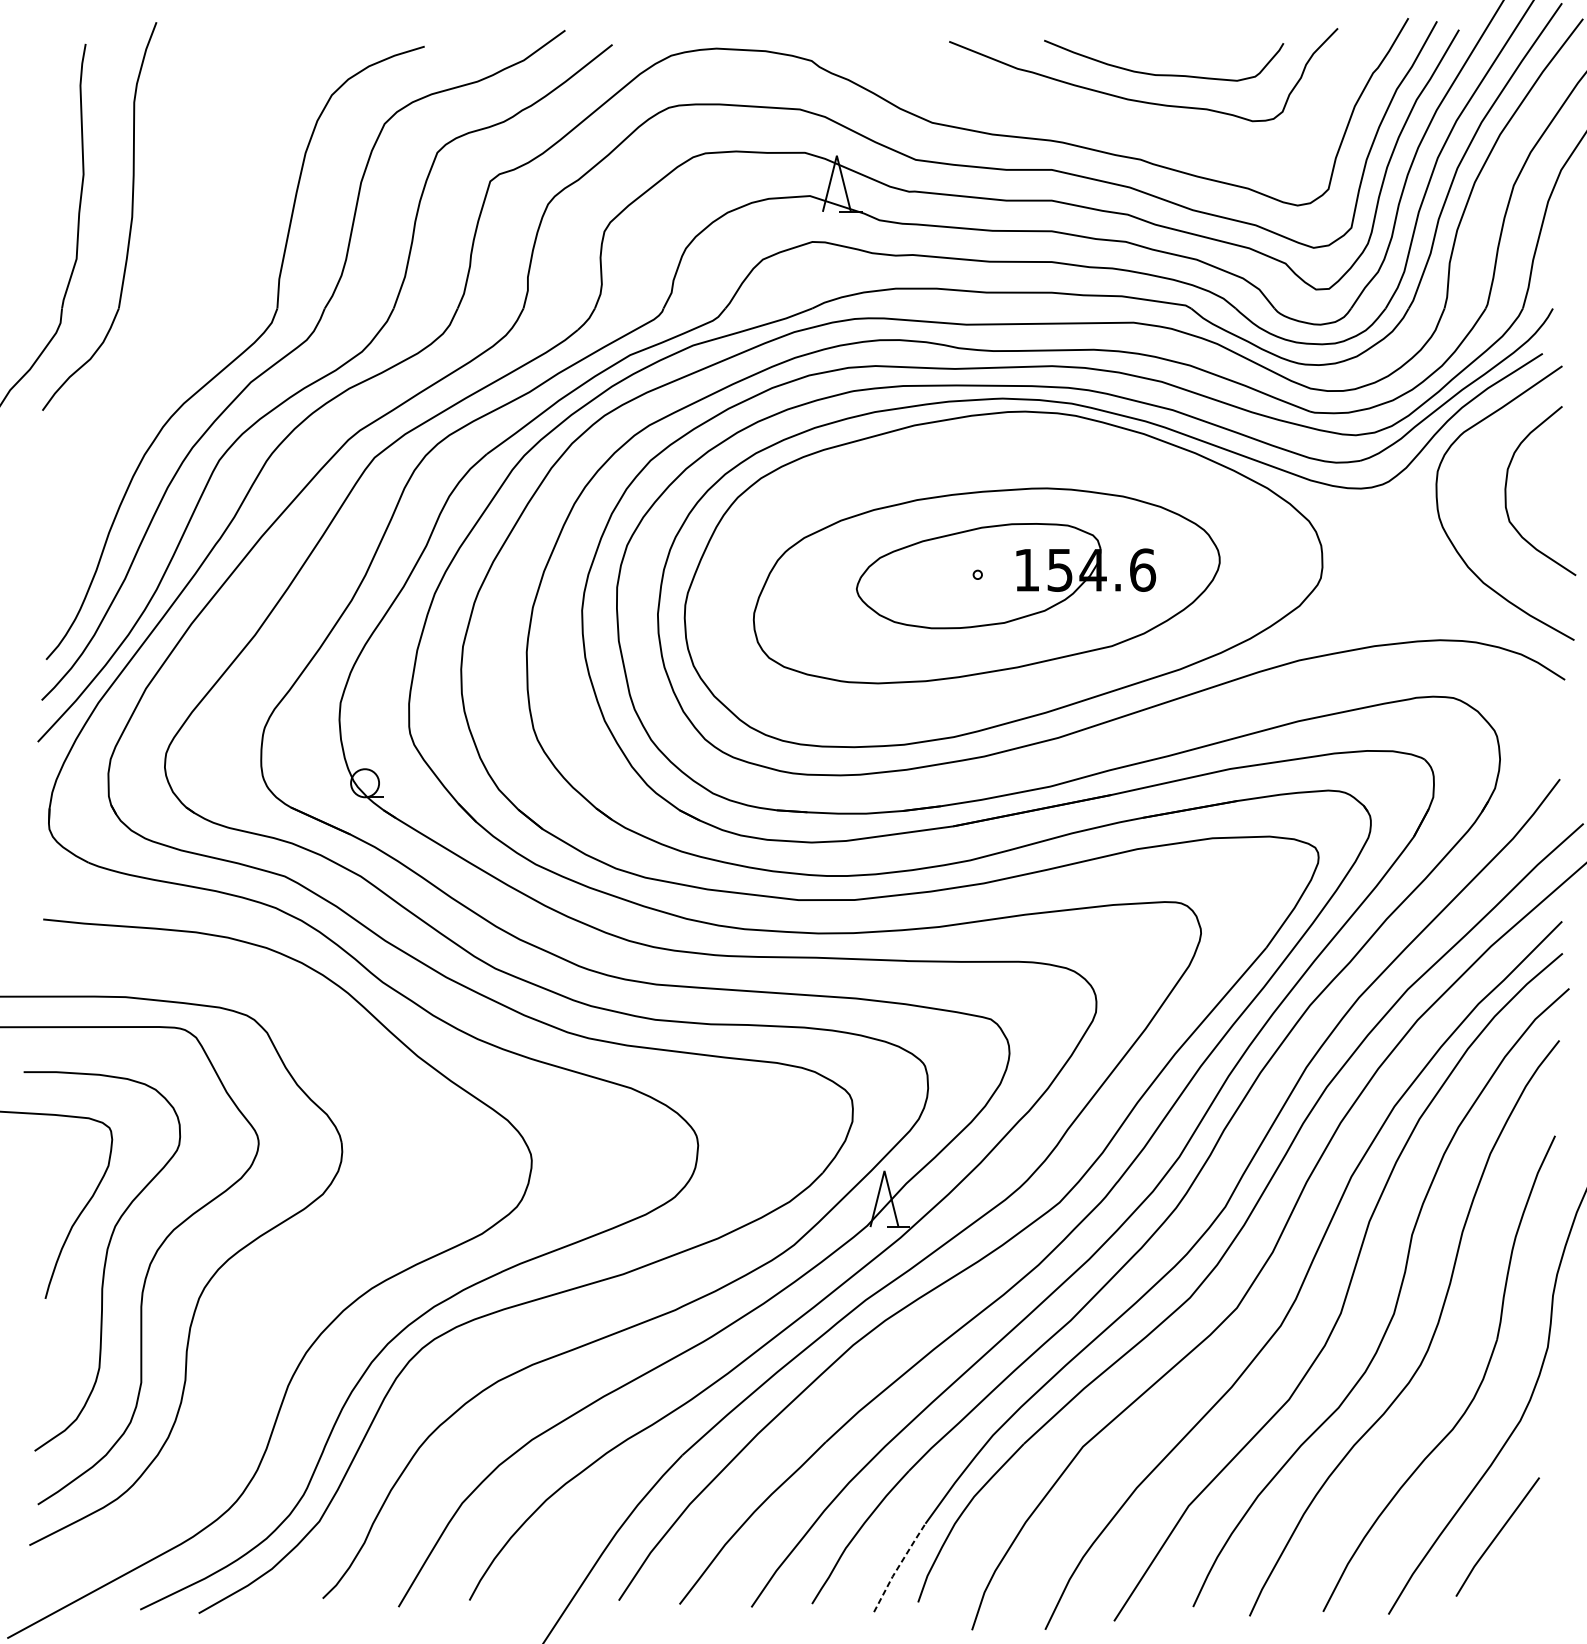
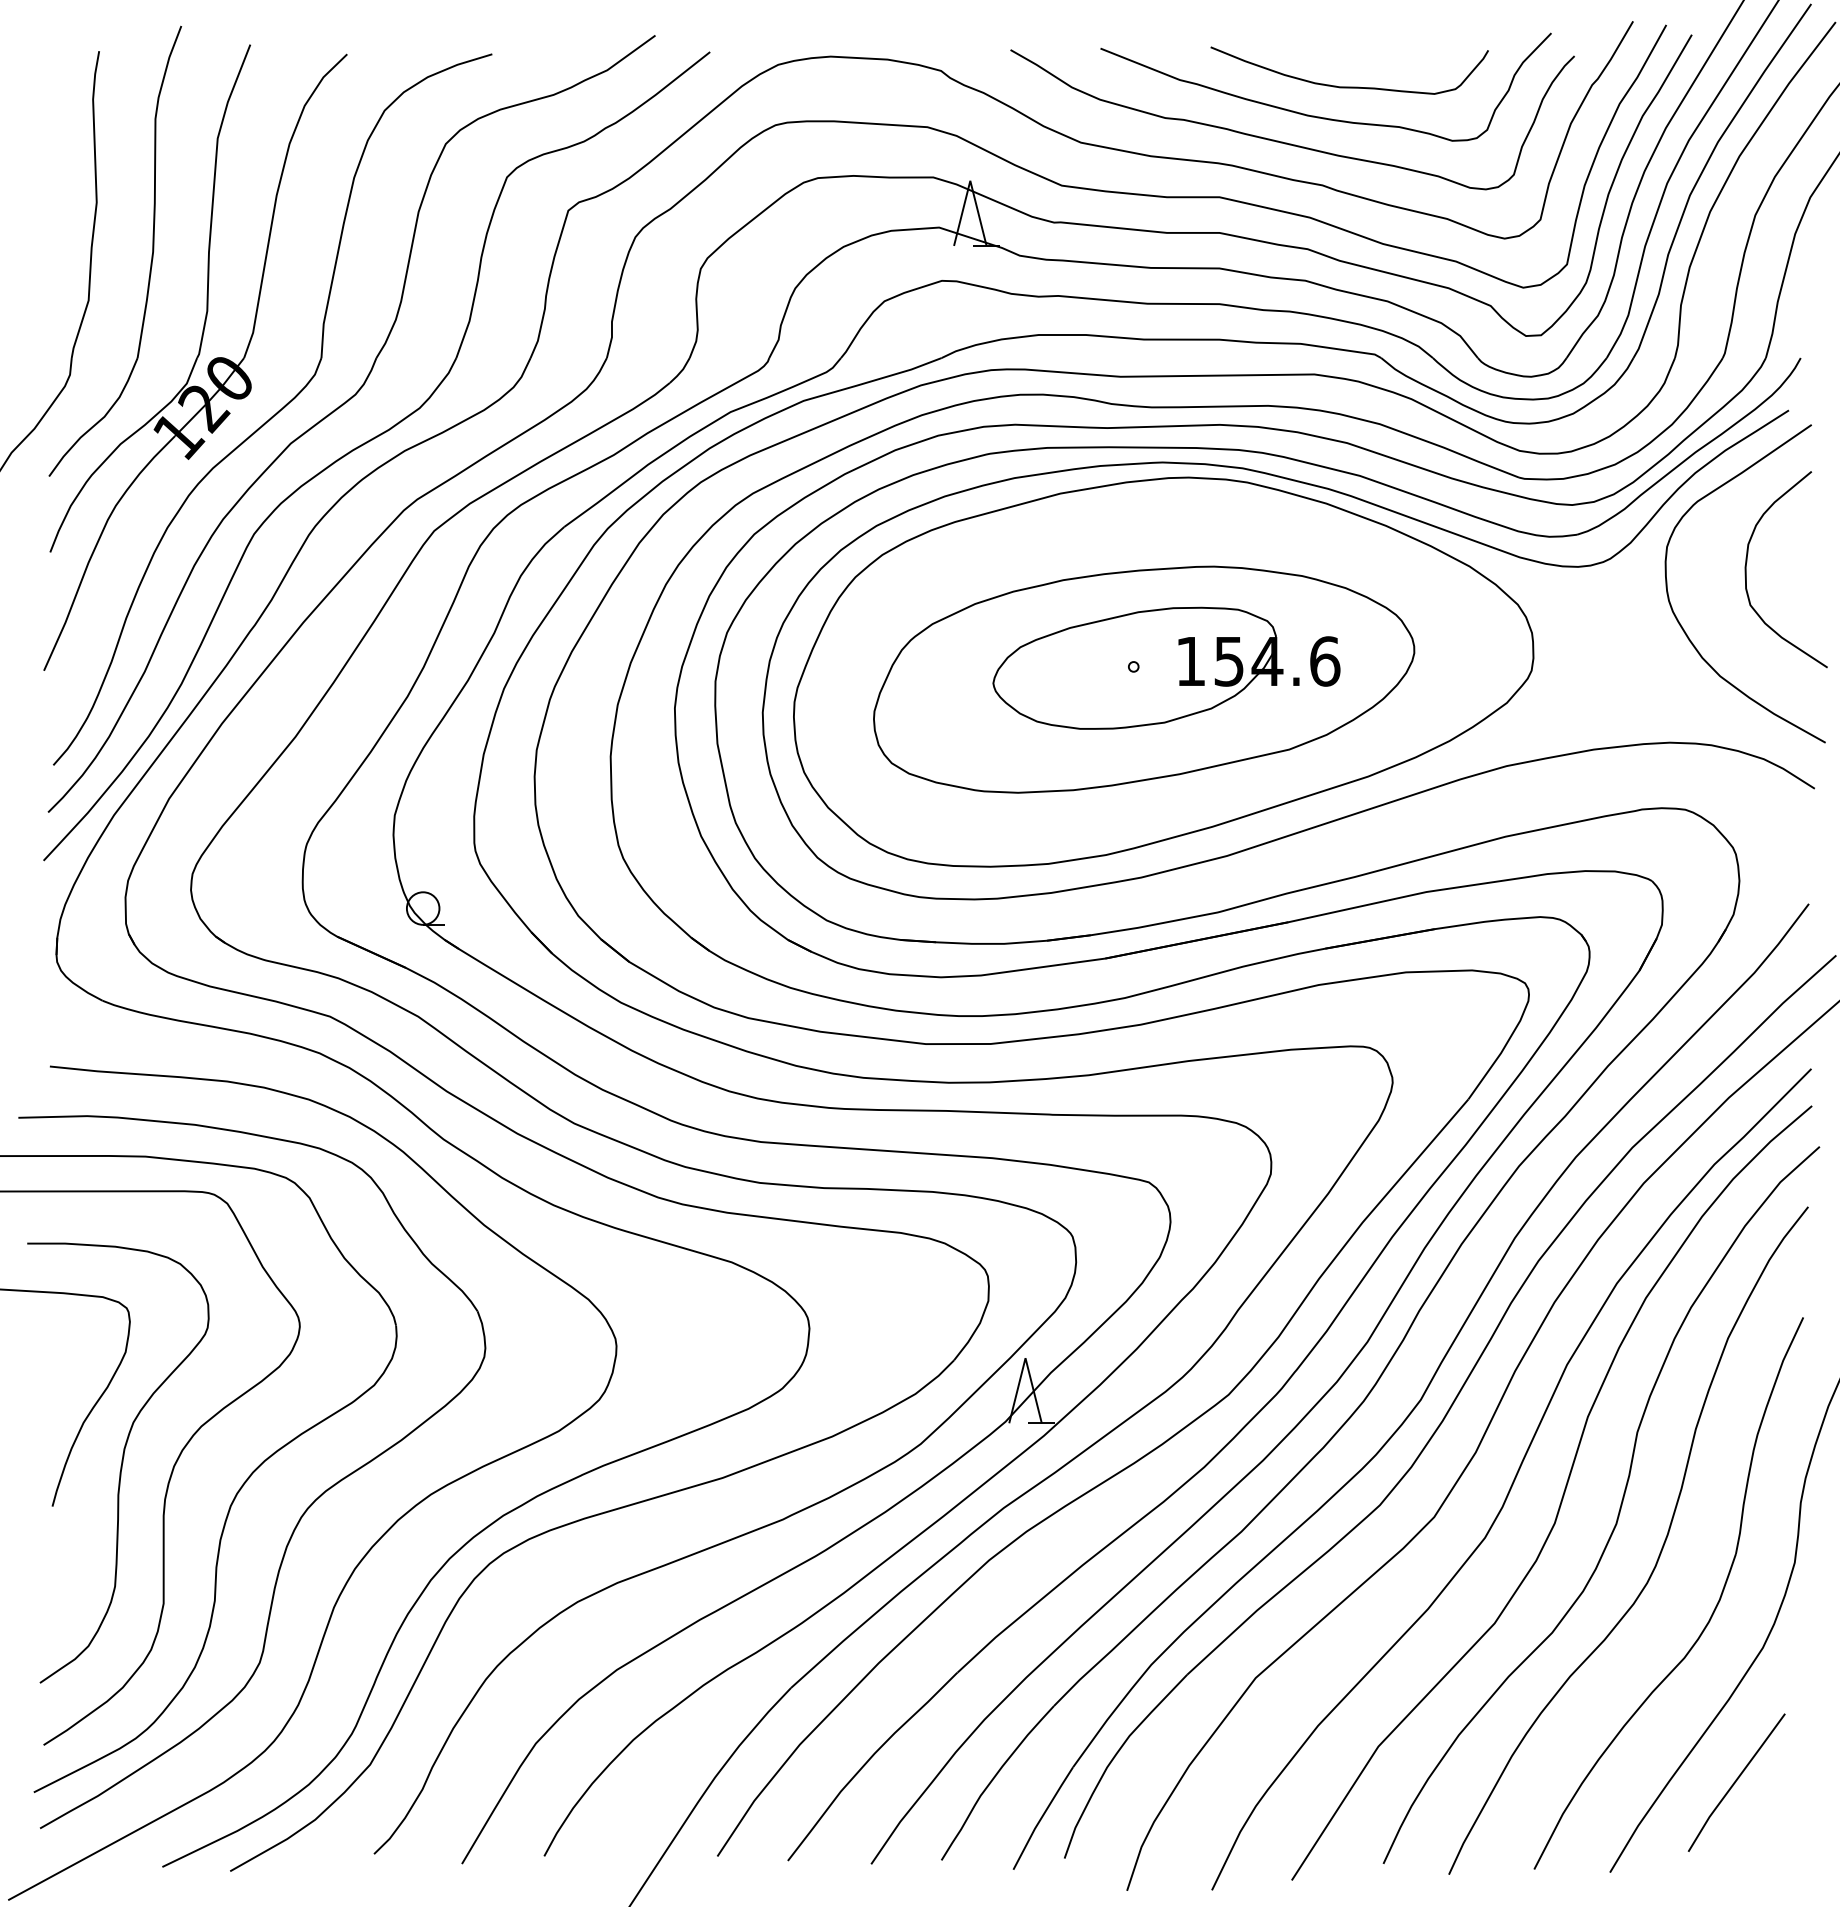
curve: (1110, 122) -> (1287, 142), added
part: (168, 308) -> (195, 357), added
part: (261, 1304) -> (303, 1512), added
line: (898, 1567) -> (1041, 1817), dashed -> solid

